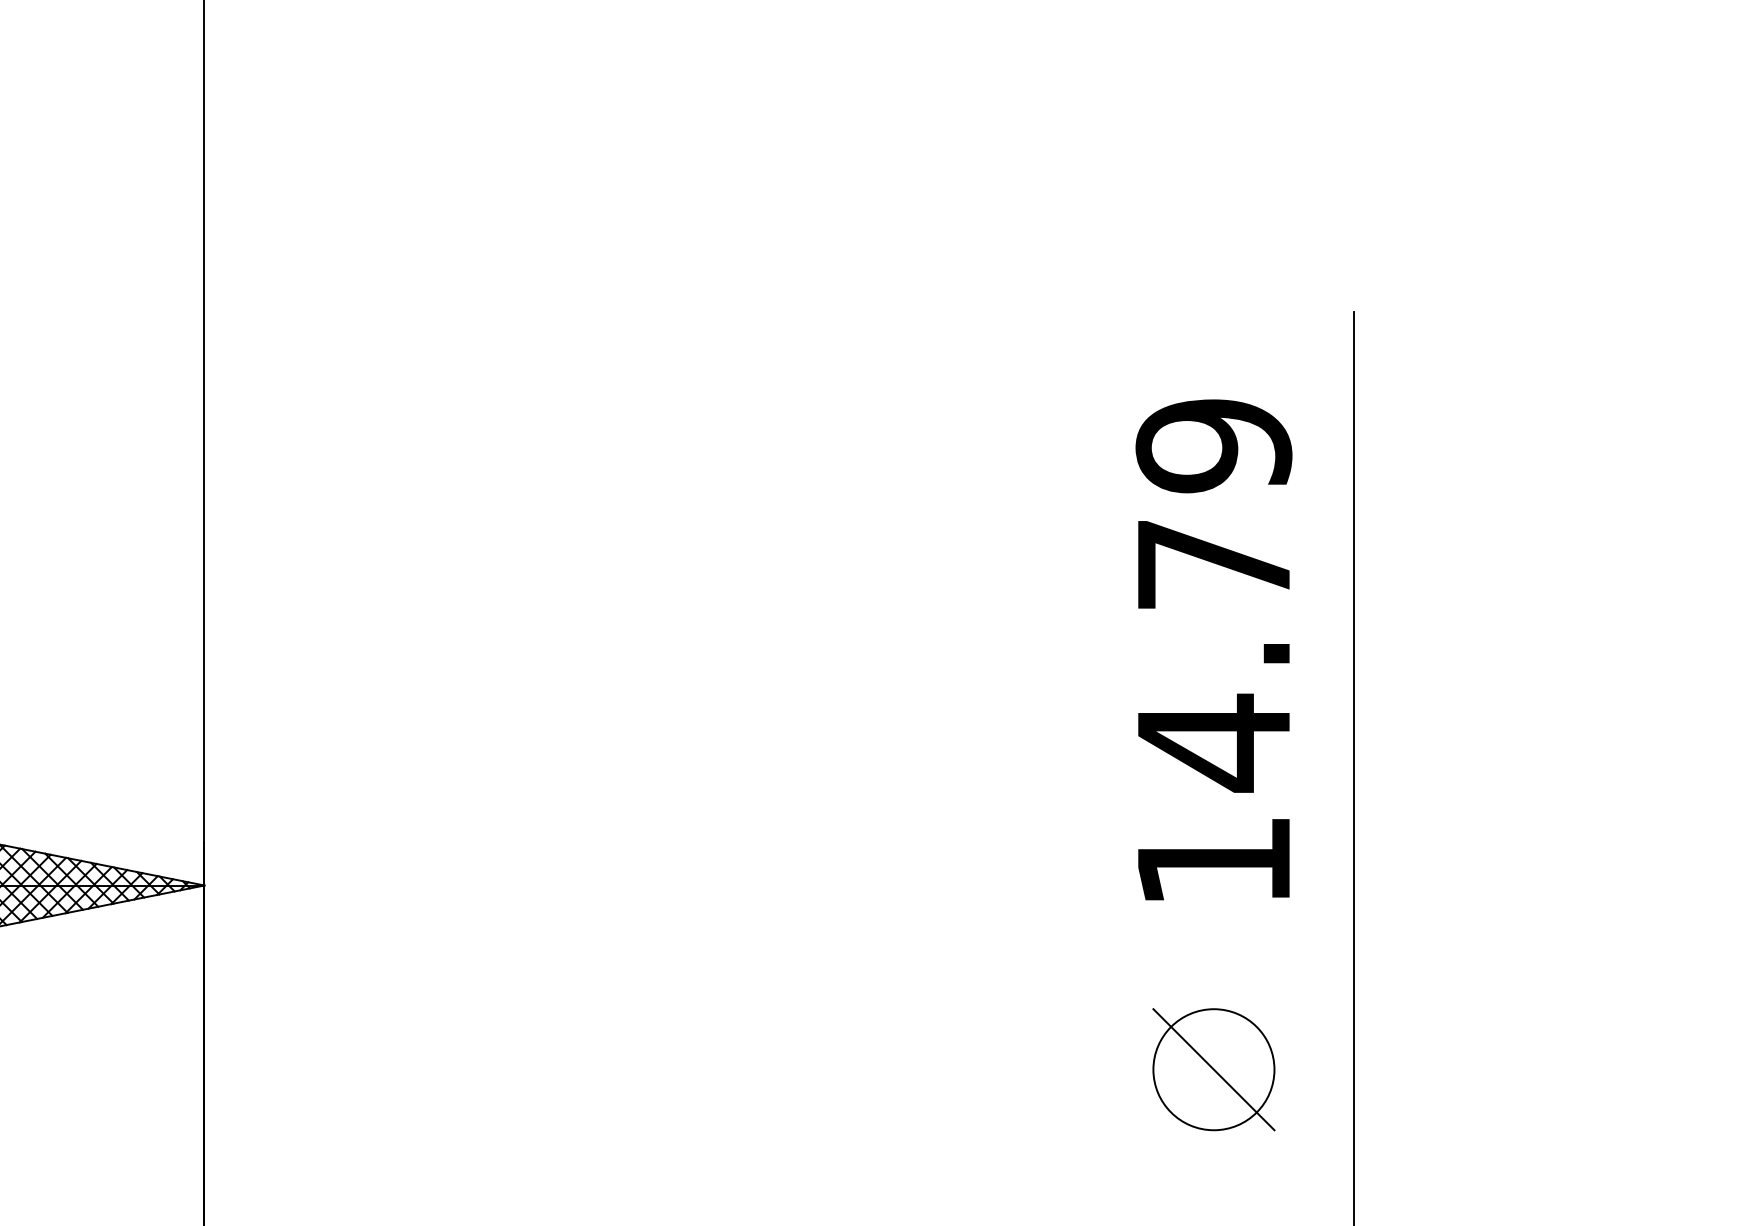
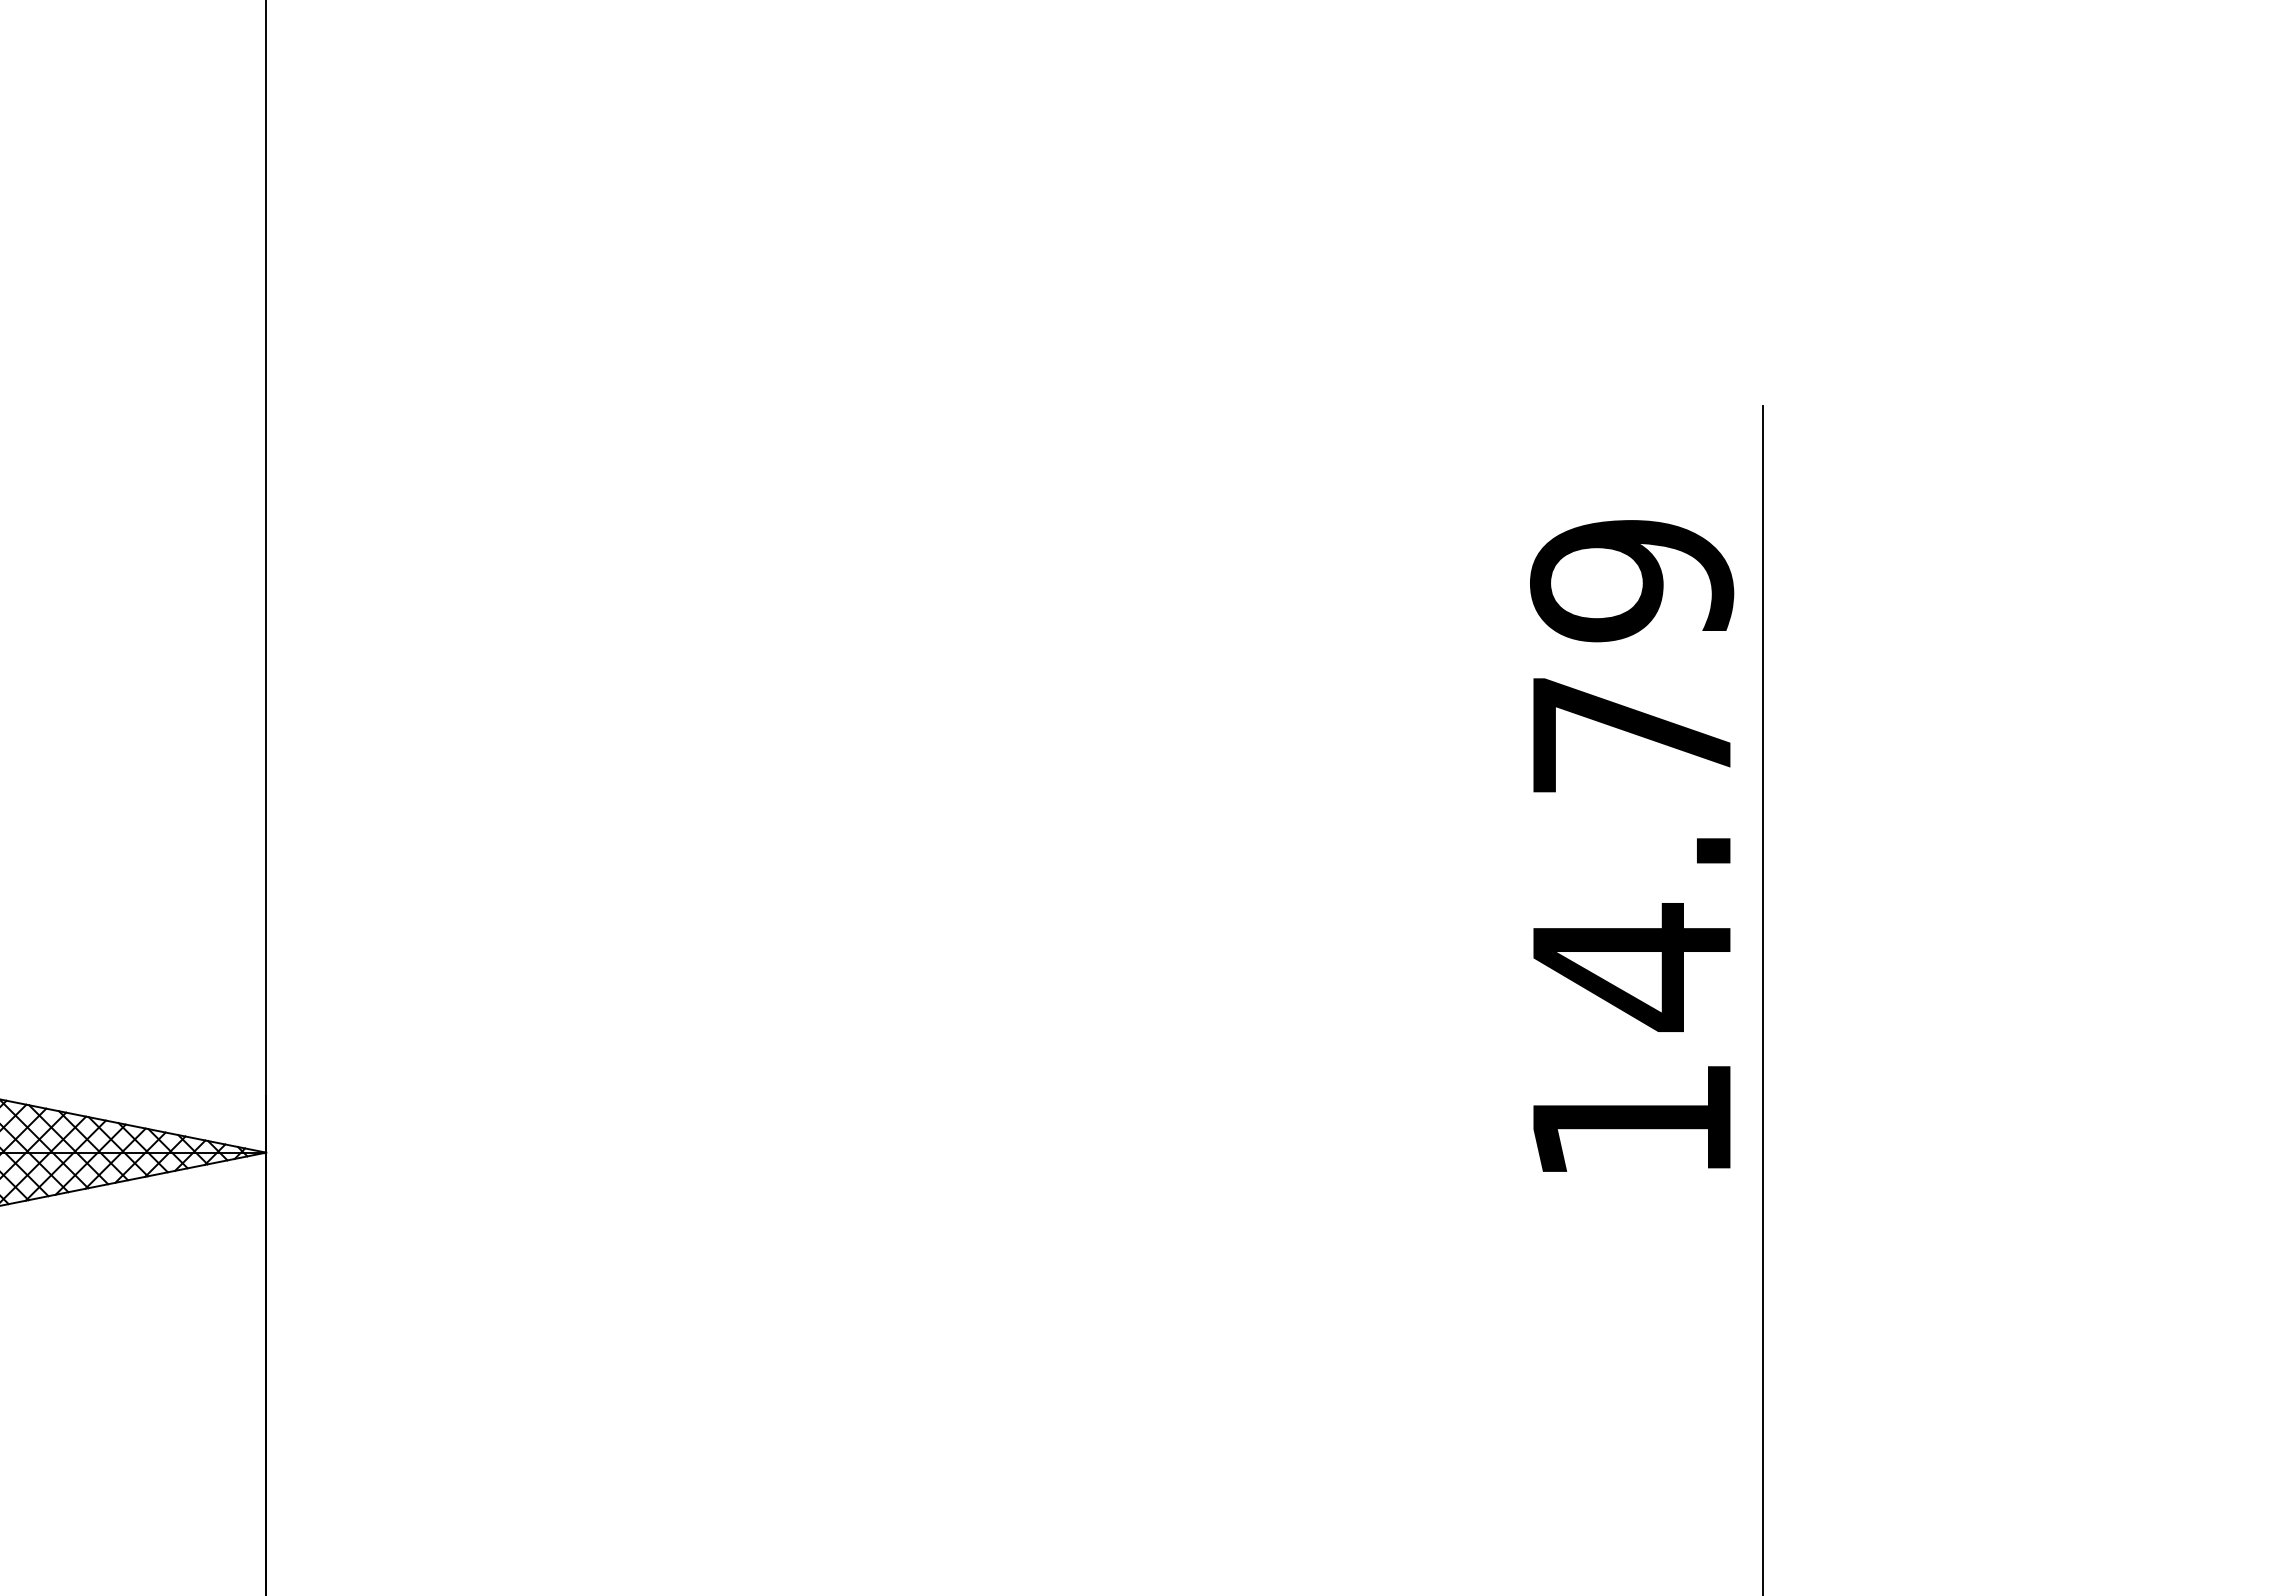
text: (1214, 649) -> (1632, 845), moved
part: (1213, 1069) -> (1579, 1392), removed

